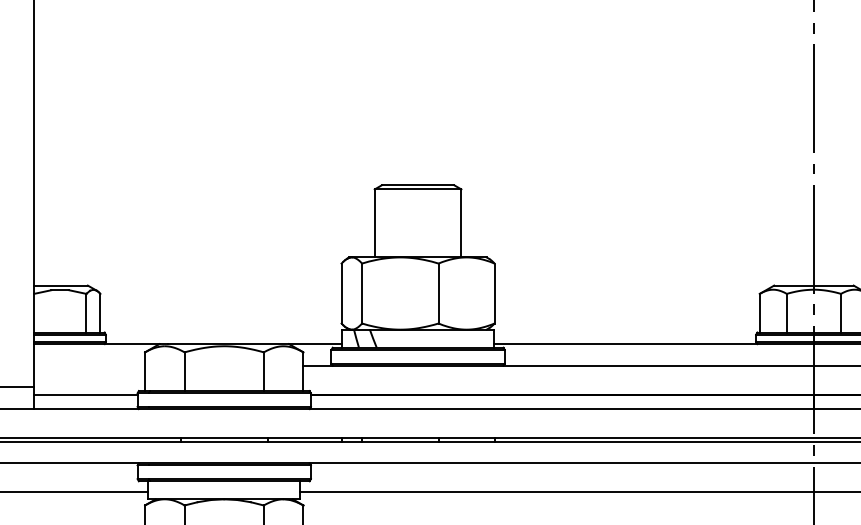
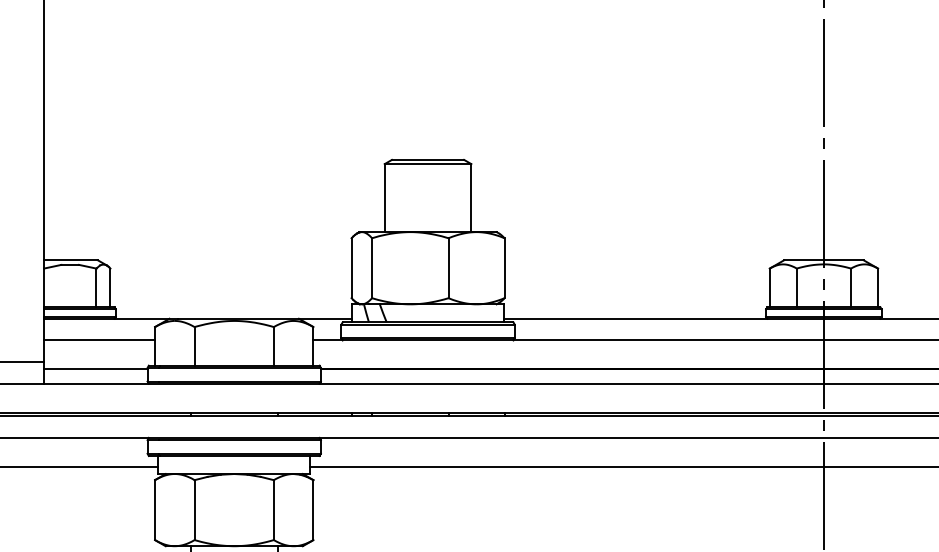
line: (89, 365) -> (99, 340), added

